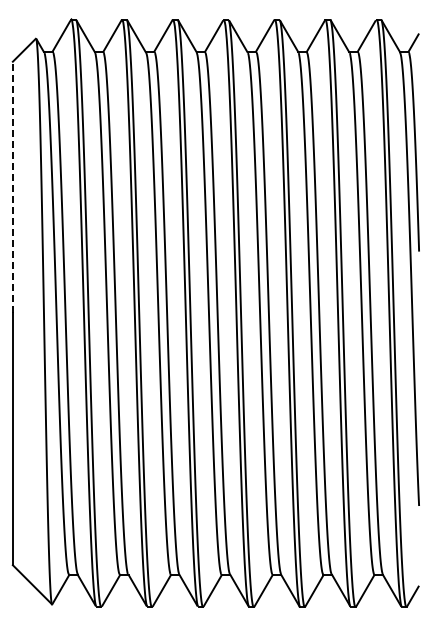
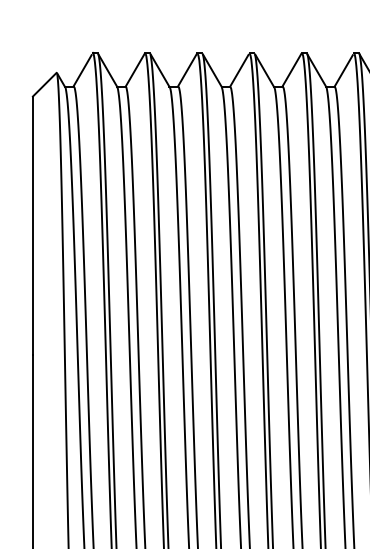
line: (12, 187) -> (32, 225), dashed -> solid

